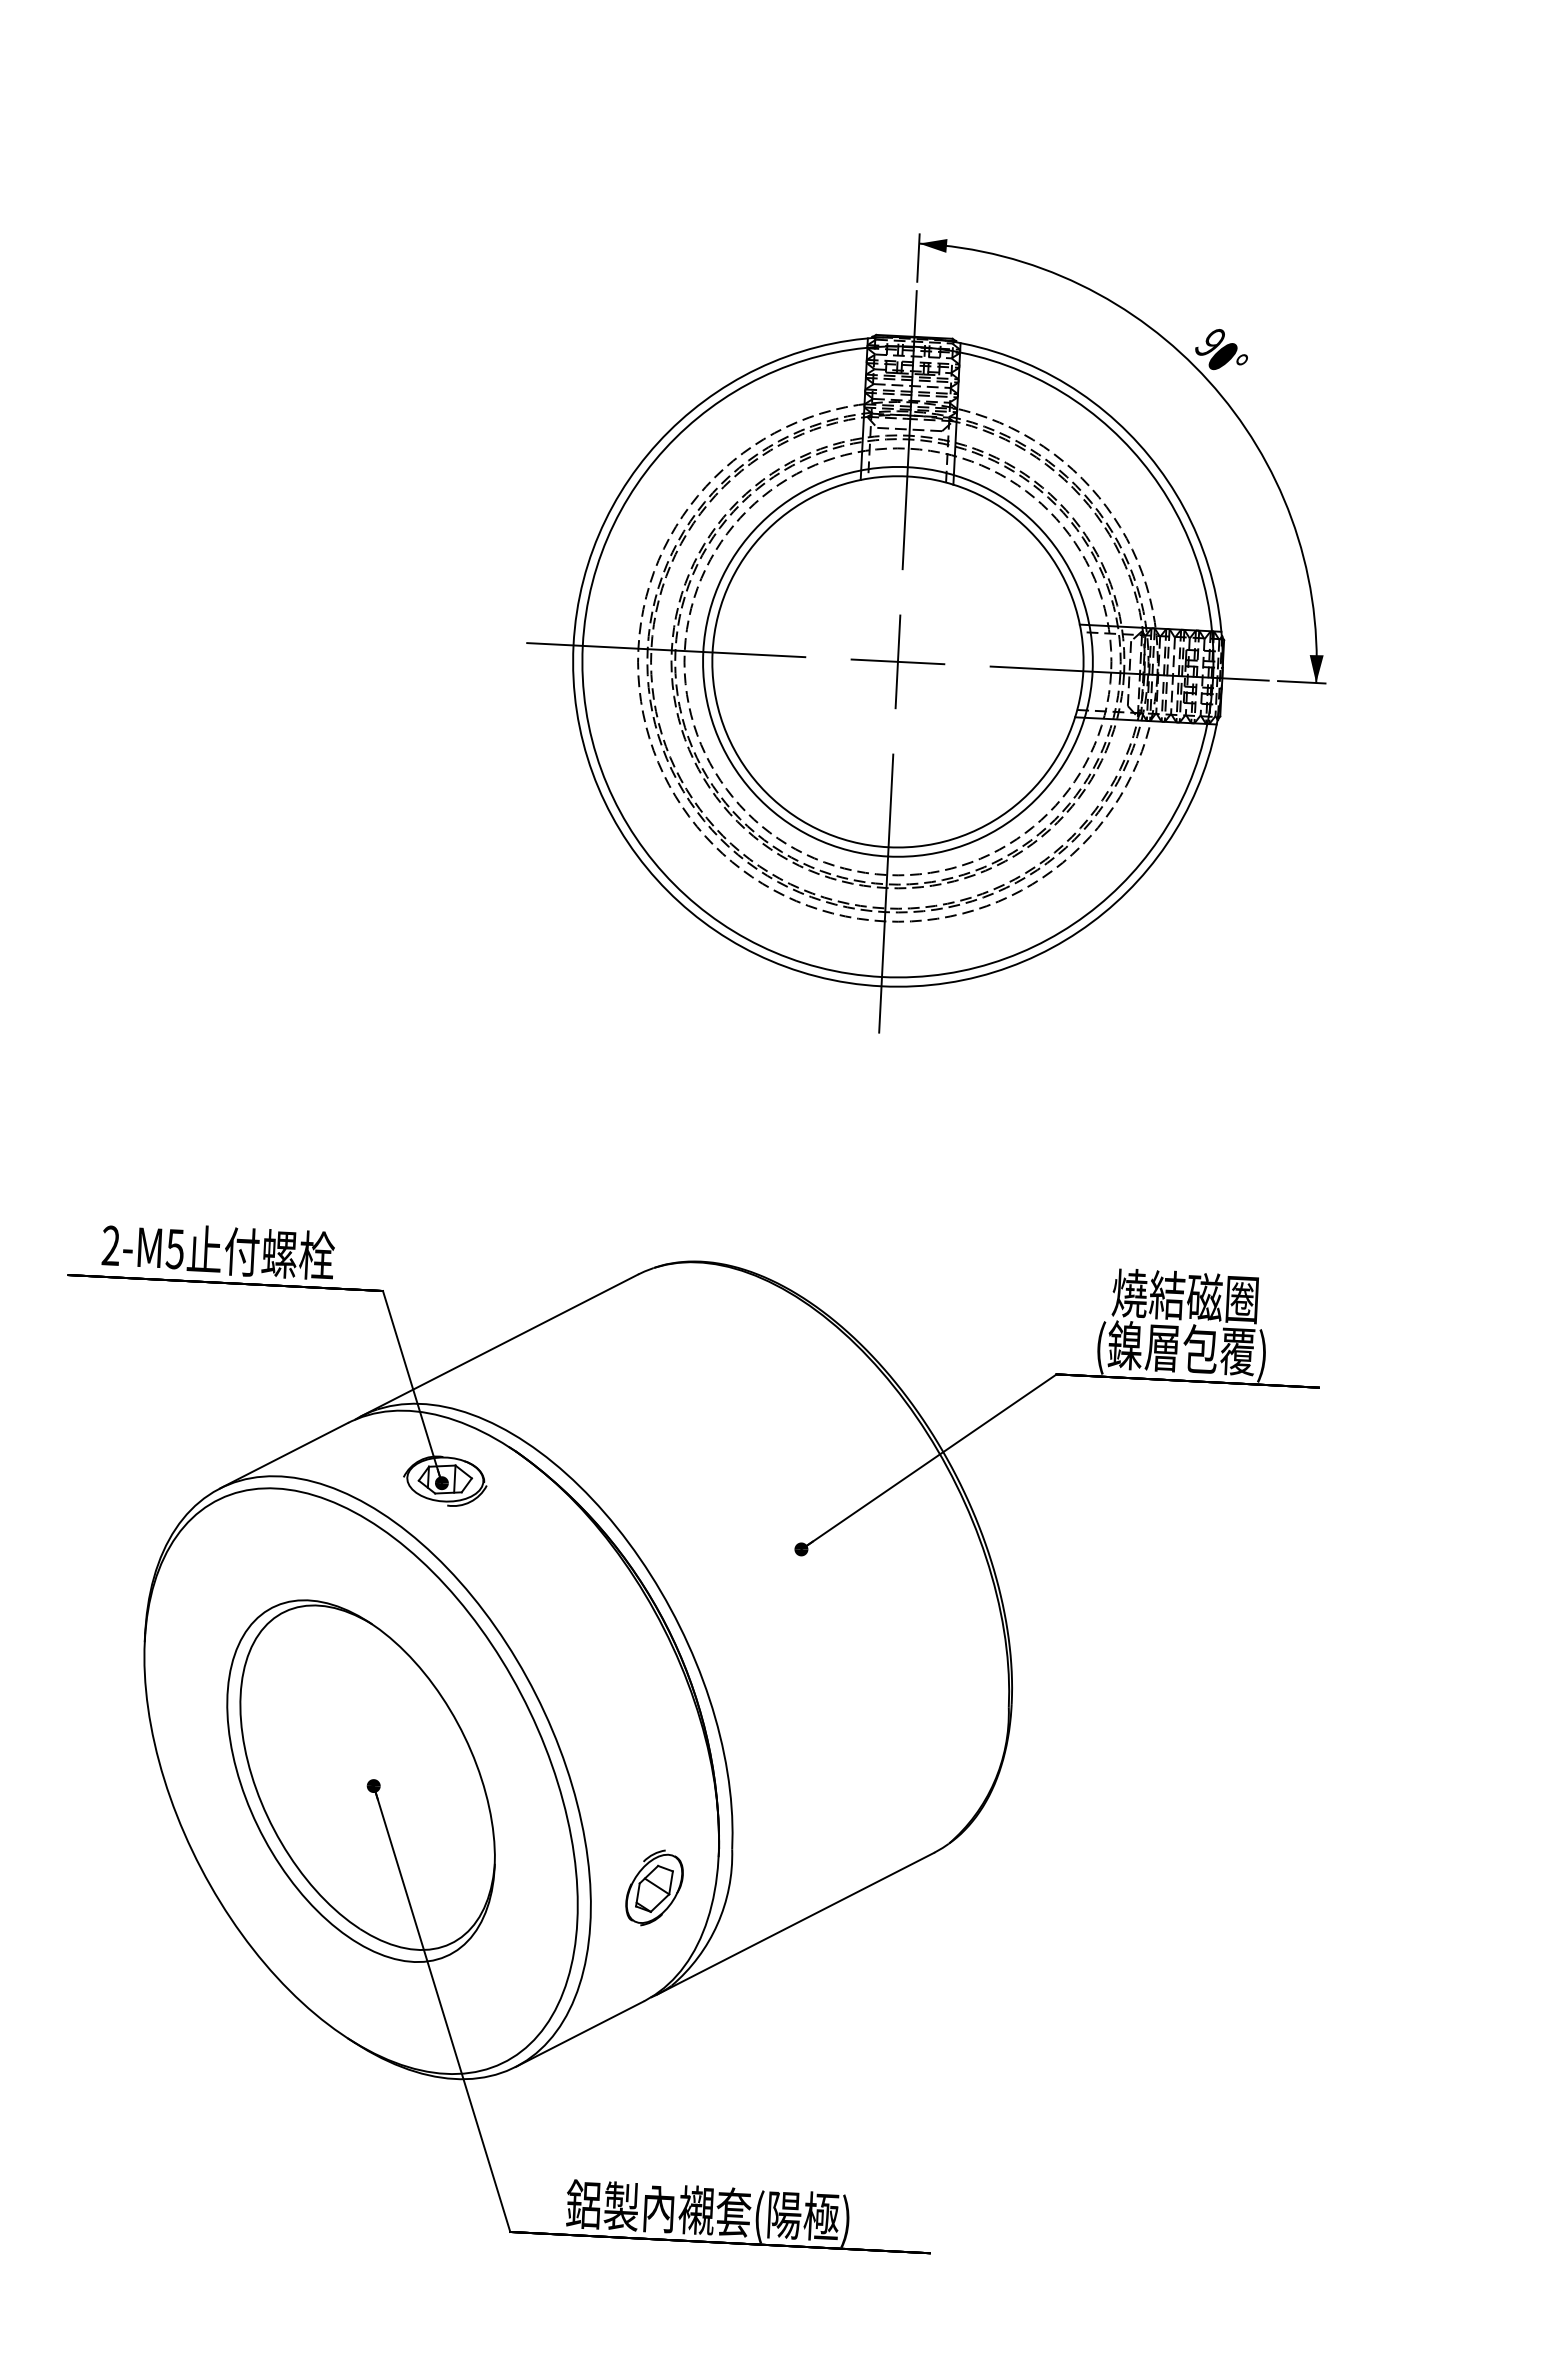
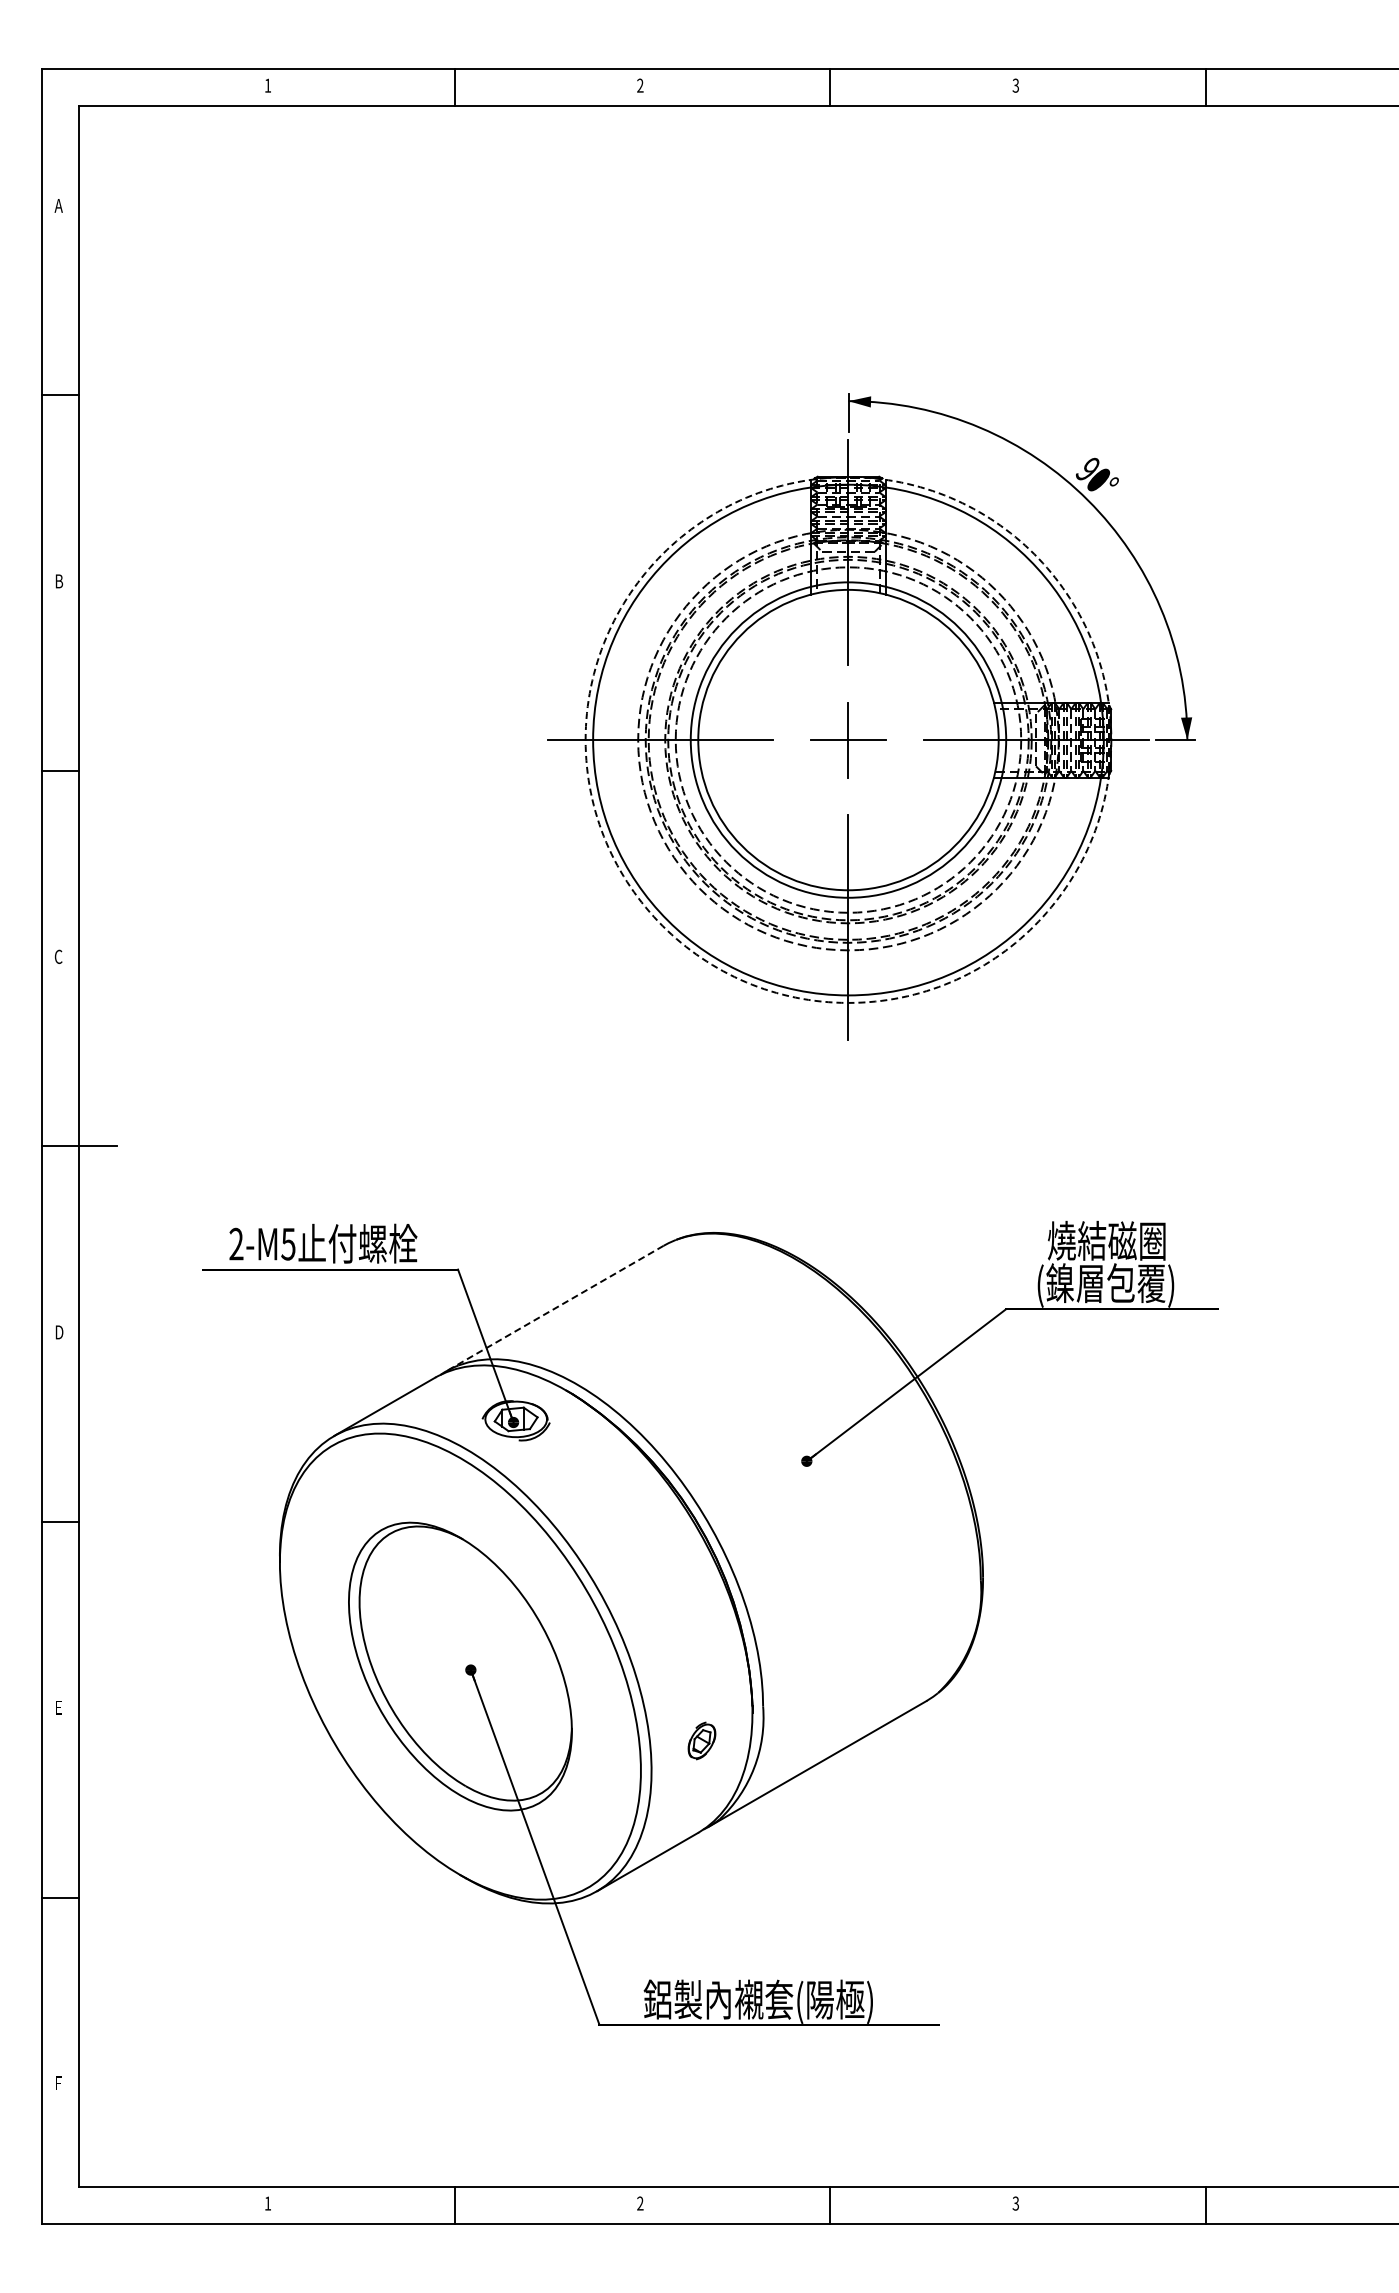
circle: (898, 661) -> (848, 739), solid -> dashed
line: (499, 1345) -> (554, 1308), solid -> dashed
part: (654, 1887) -> (701, 1740), size x0.6

